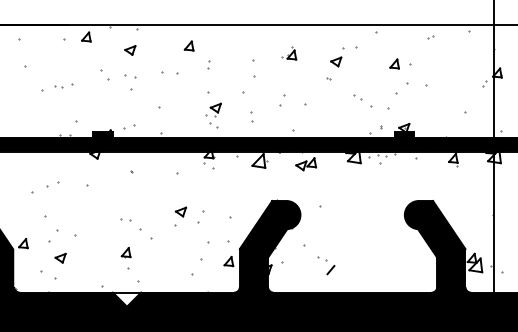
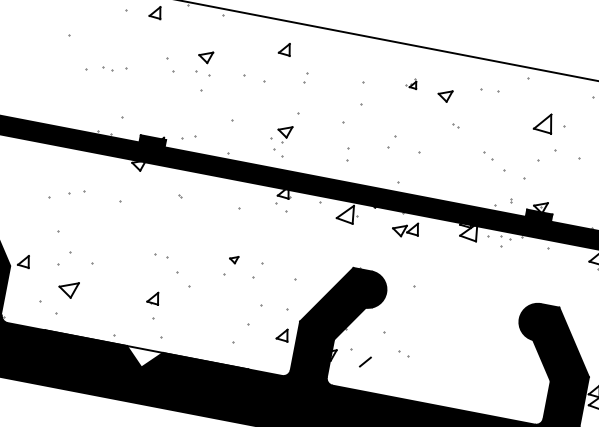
part: (130, 50) -> (205, 56), moved
part: (289, 53) -> (411, 83), size x0.6
part: (336, 61) -> (445, 95), moved
part: (394, 63) -> (543, 122), size x1.6
part: (213, 115) -> (280, 140), moved
part: (180, 211) -> (233, 258), size x0.6
part: (60, 257) -> (68, 288), size x1.4
line: (330, 269) -> (365, 361), moved

